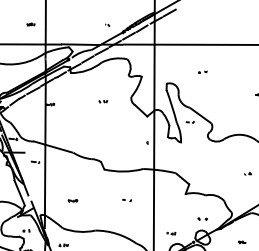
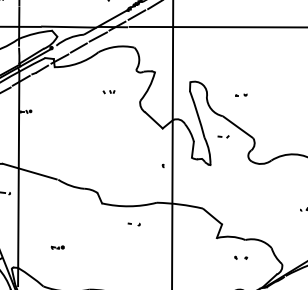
part: (202, 71) -> (240, 94), moved
part: (103, 101) -> (109, 91), moved
part: (126, 199) -> (133, 223), moved
part: (202, 218) -> (240, 257), moved

